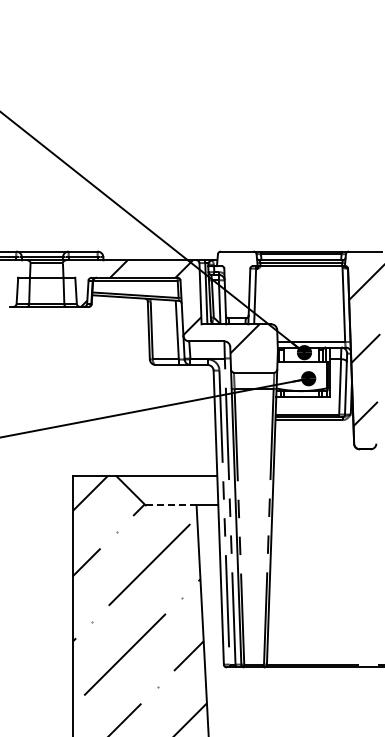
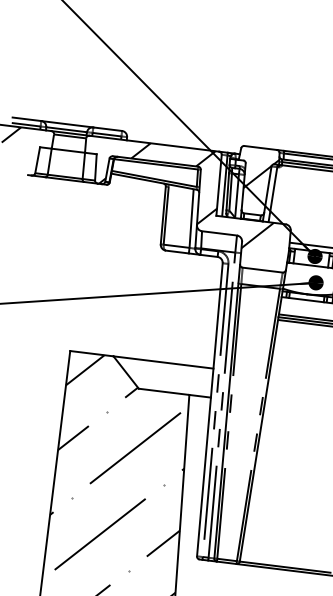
hatch: (241, 277) -> (261, 174), added
line: (171, 505) -> (164, 391), dashed -> solid

